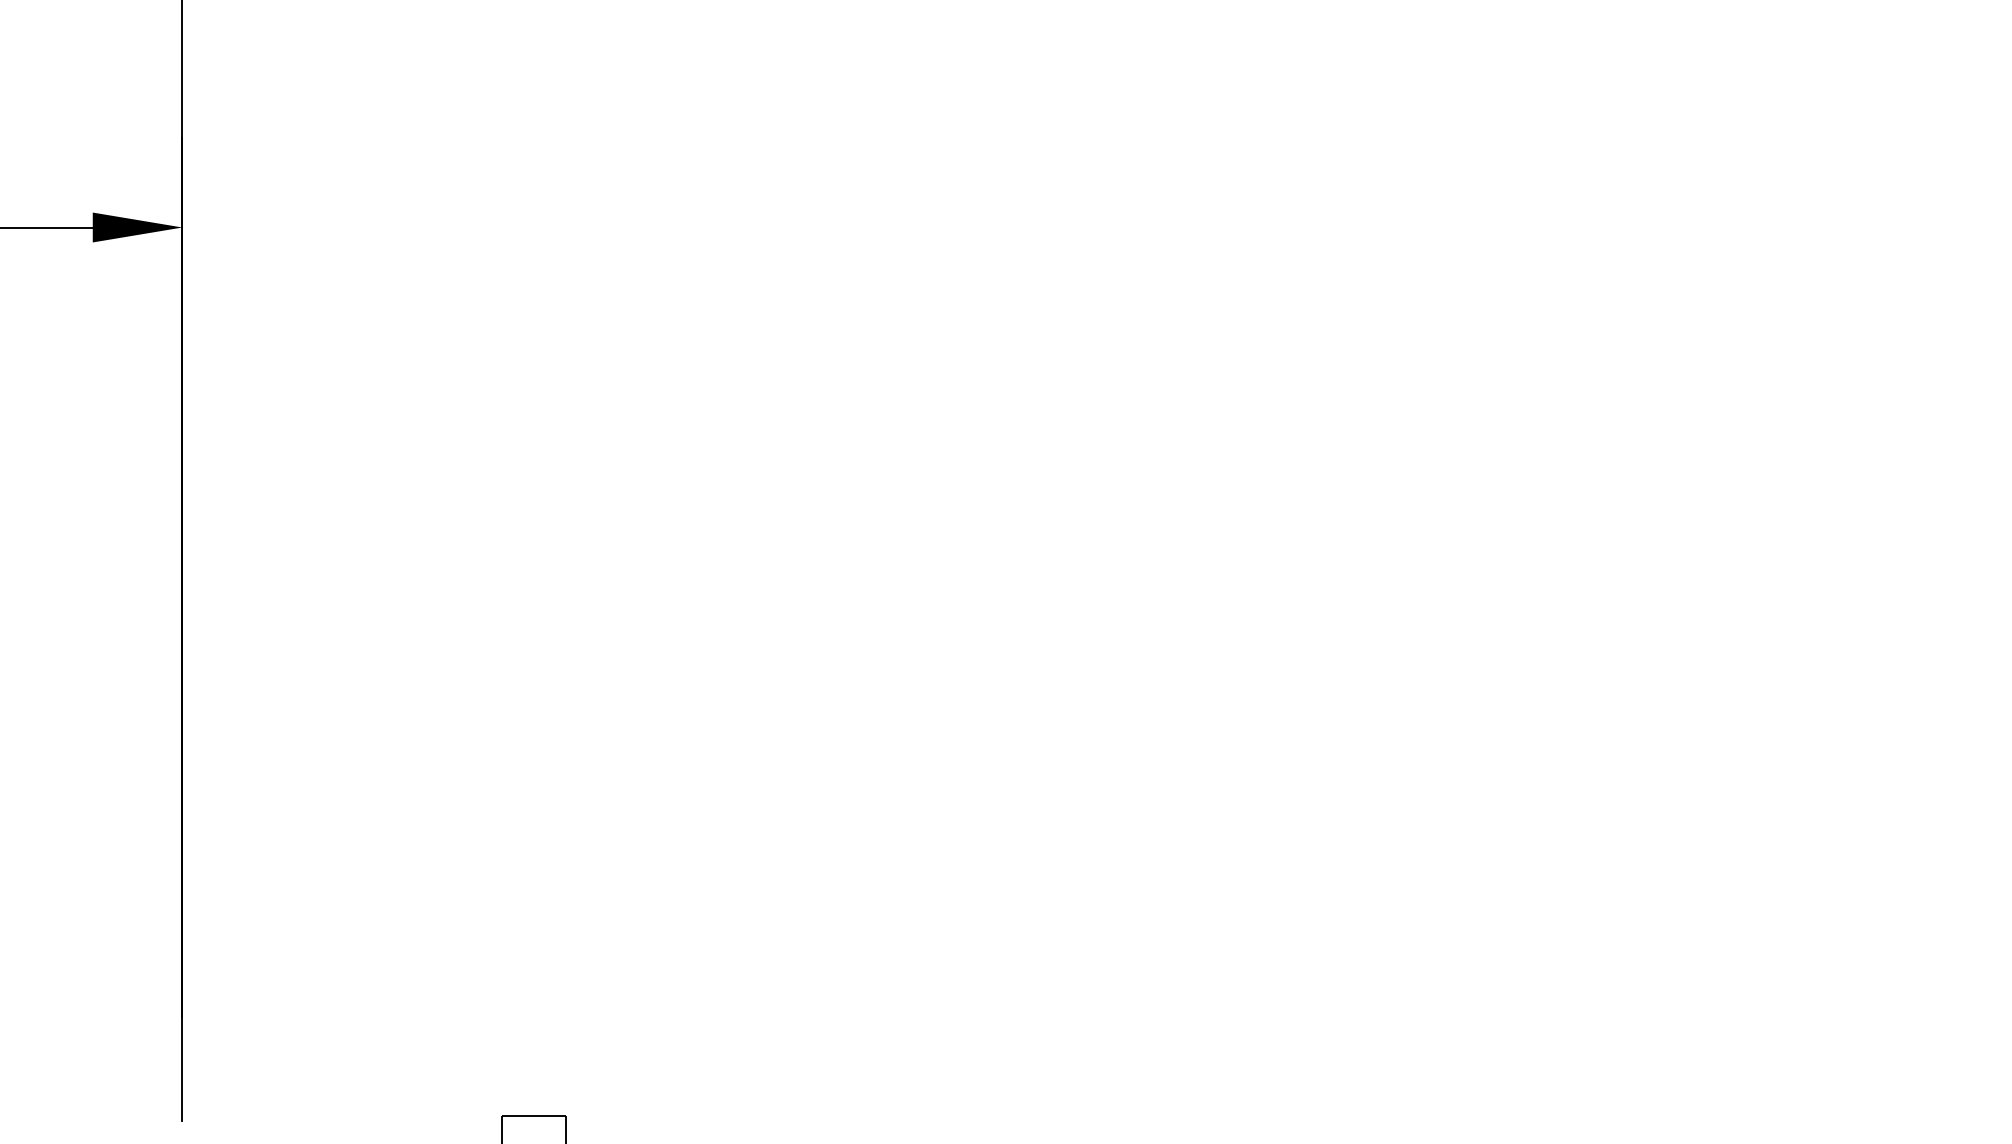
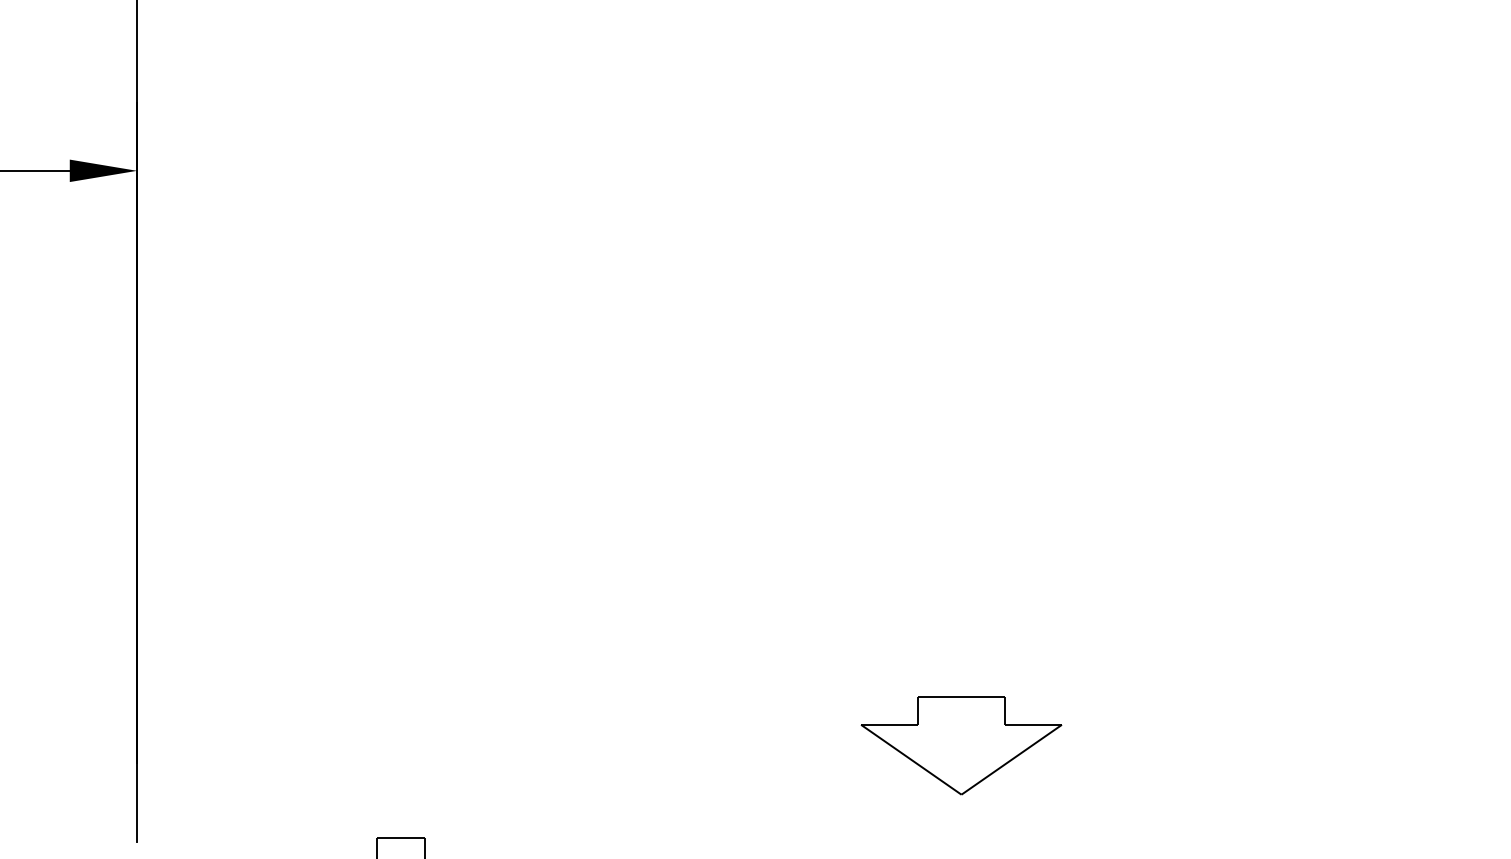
part: (1280, 992) -> (961, 745), added

